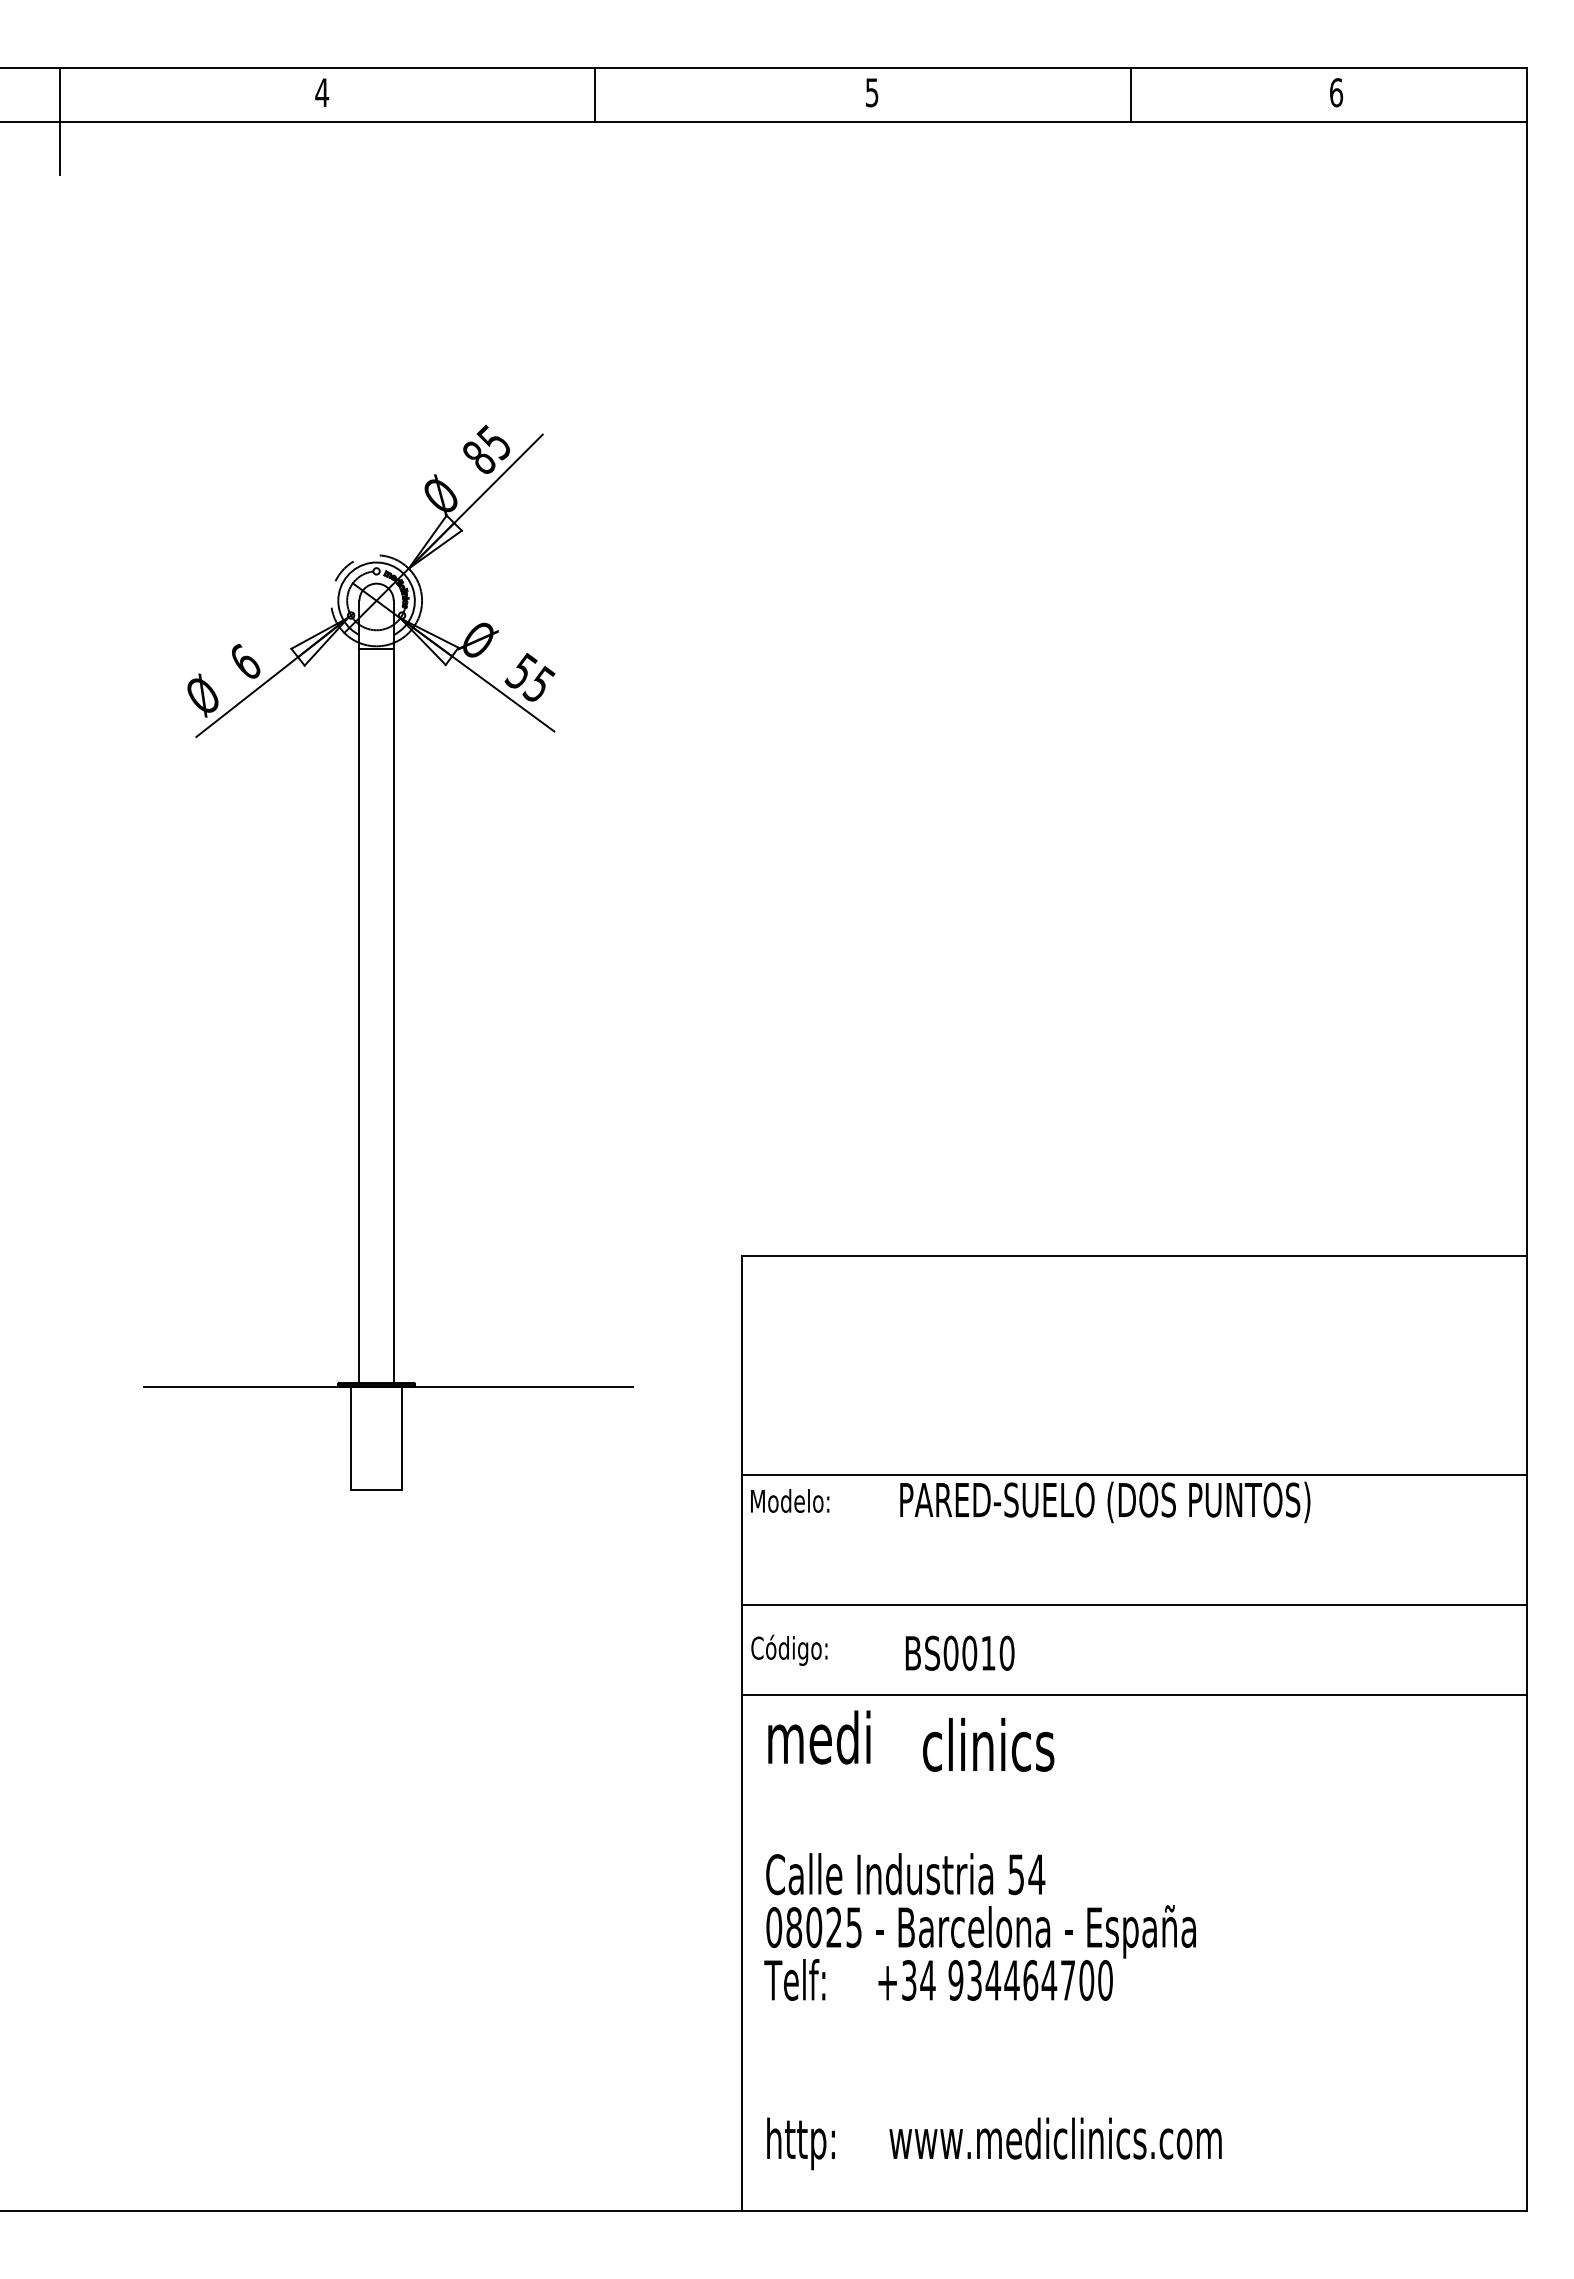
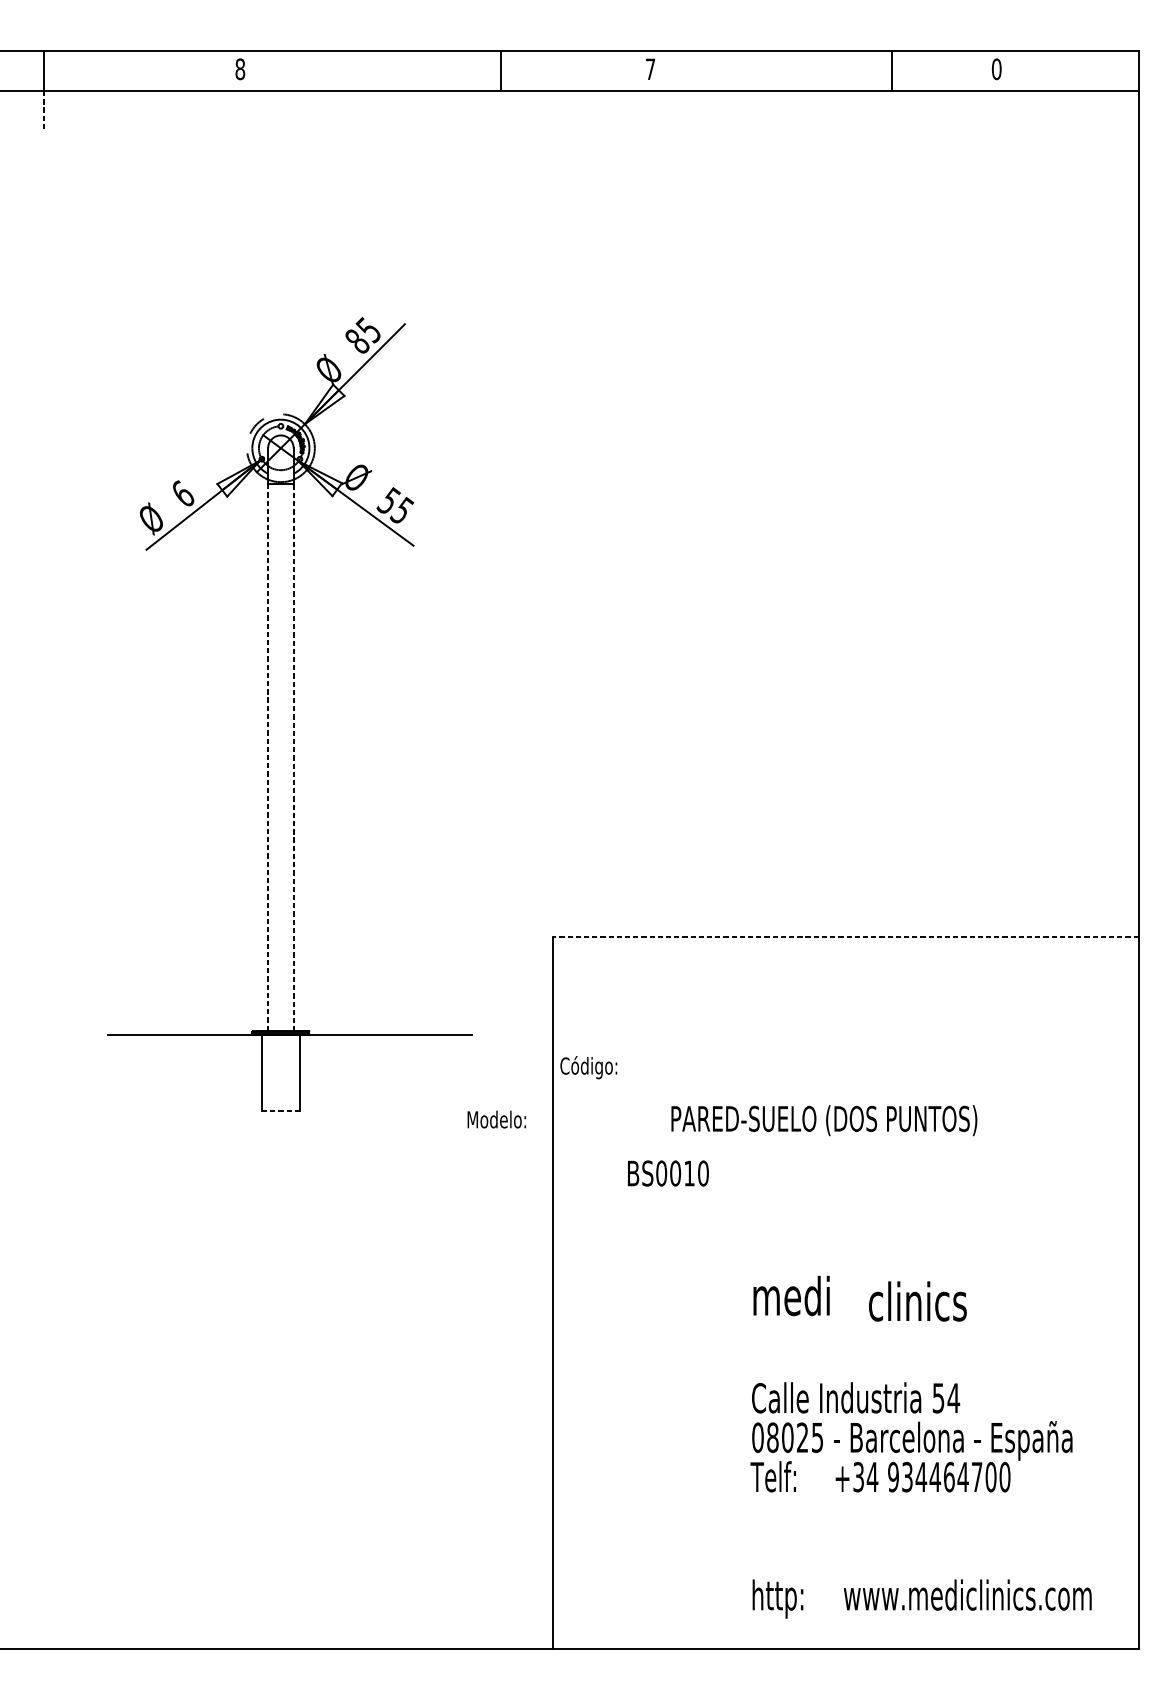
text: (322, 92) -> (240, 69), 4 -> 8
text: (872, 92) -> (650, 69), 5 -> 7
text: (1336, 92) -> (996, 69), 6 -> 0
line: (595, 94) -> (501, 70), moved
line: (1130, 94) -> (891, 70), moved
line: (59, 148) -> (44, 110), solid -> dashed
line: (359, 1015) -> (268, 757), solid -> dashed
line: (393, 1015) -> (293, 757), solid -> dashed
line: (1134, 1256) -> (846, 937), solid -> dashed
line: (1133, 1474) -> (845, 1099), removed
line: (376, 1489) -> (280, 1111), solid -> dashed
text: (790, 1500) -> (497, 1119), moved
line: (1133, 1605) -> (845, 1197), removed
text: (789, 1649) -> (588, 1067), moved
text: (959, 1652) -> (667, 1172), moved
line: (1133, 1695) -> (845, 1264), removed
text: (992, 1940) -> (920, 1447), moved

